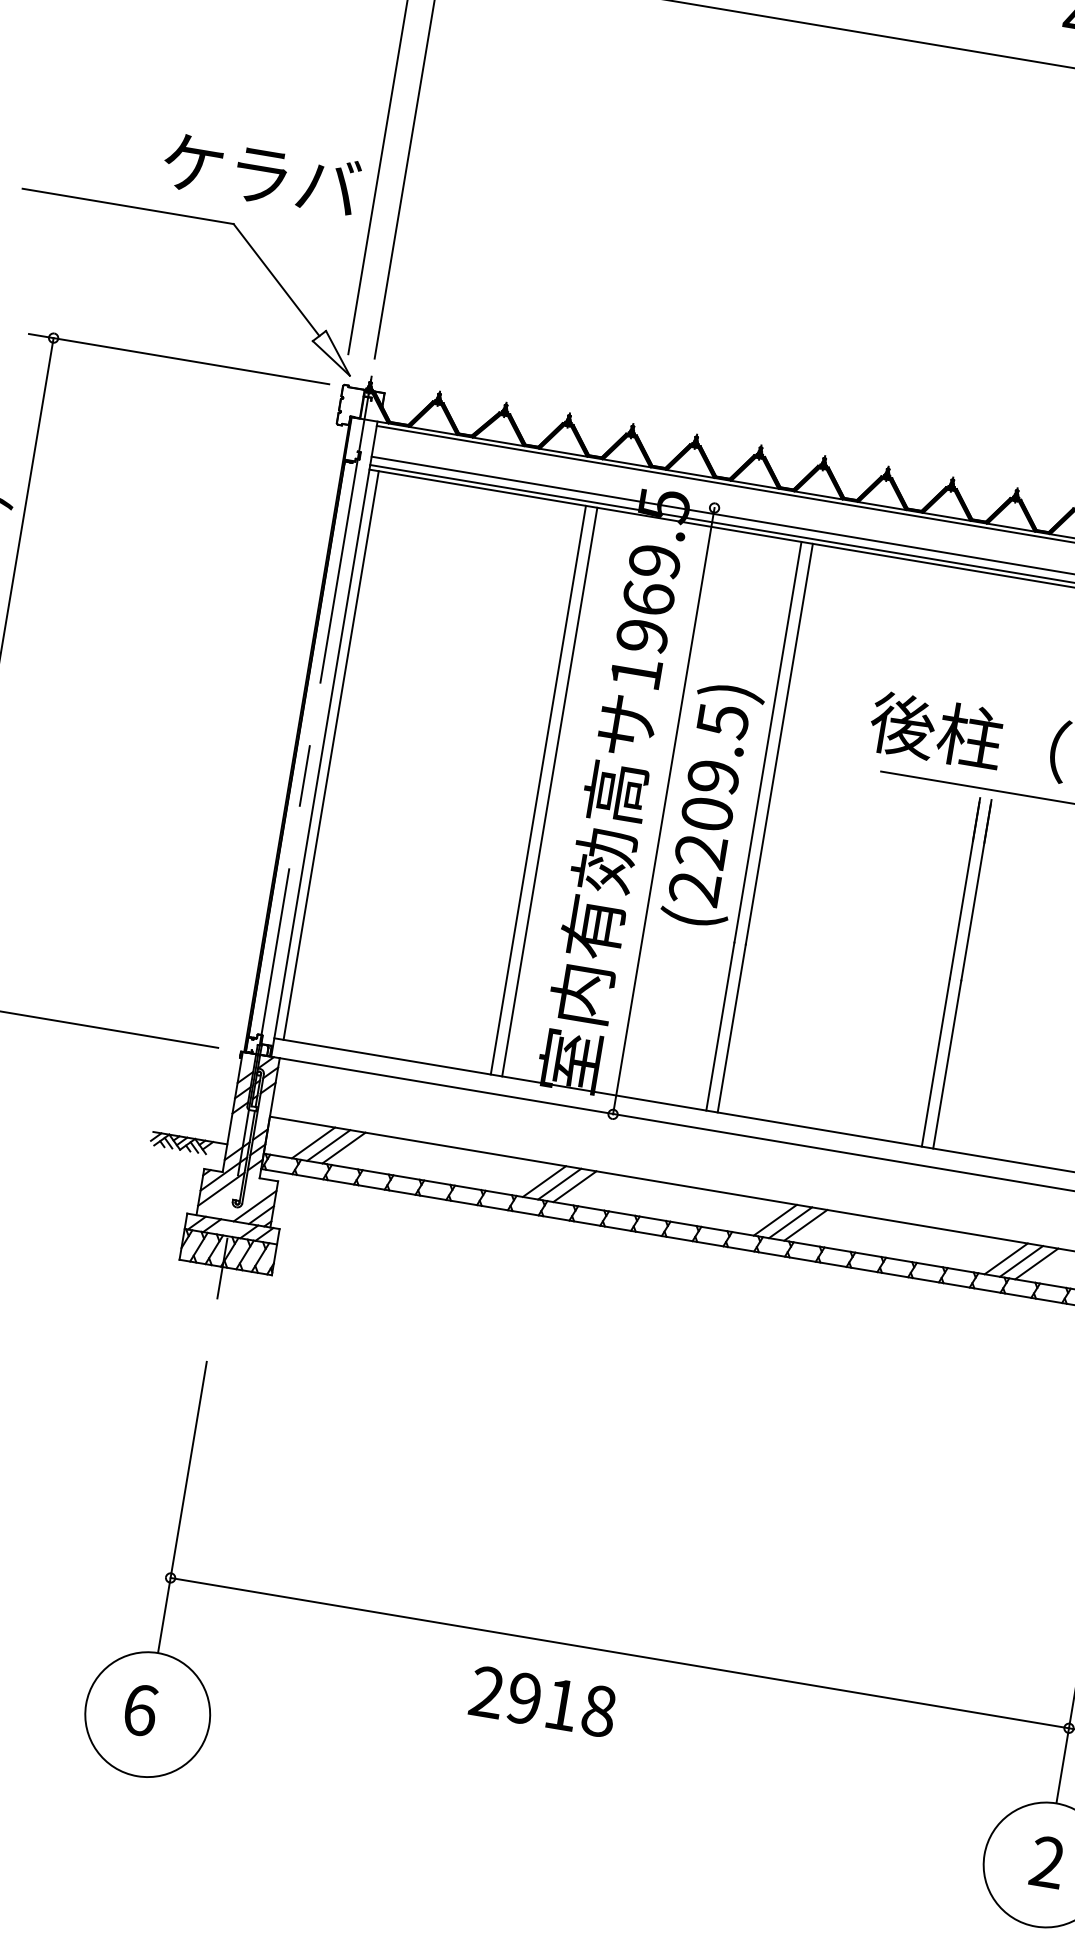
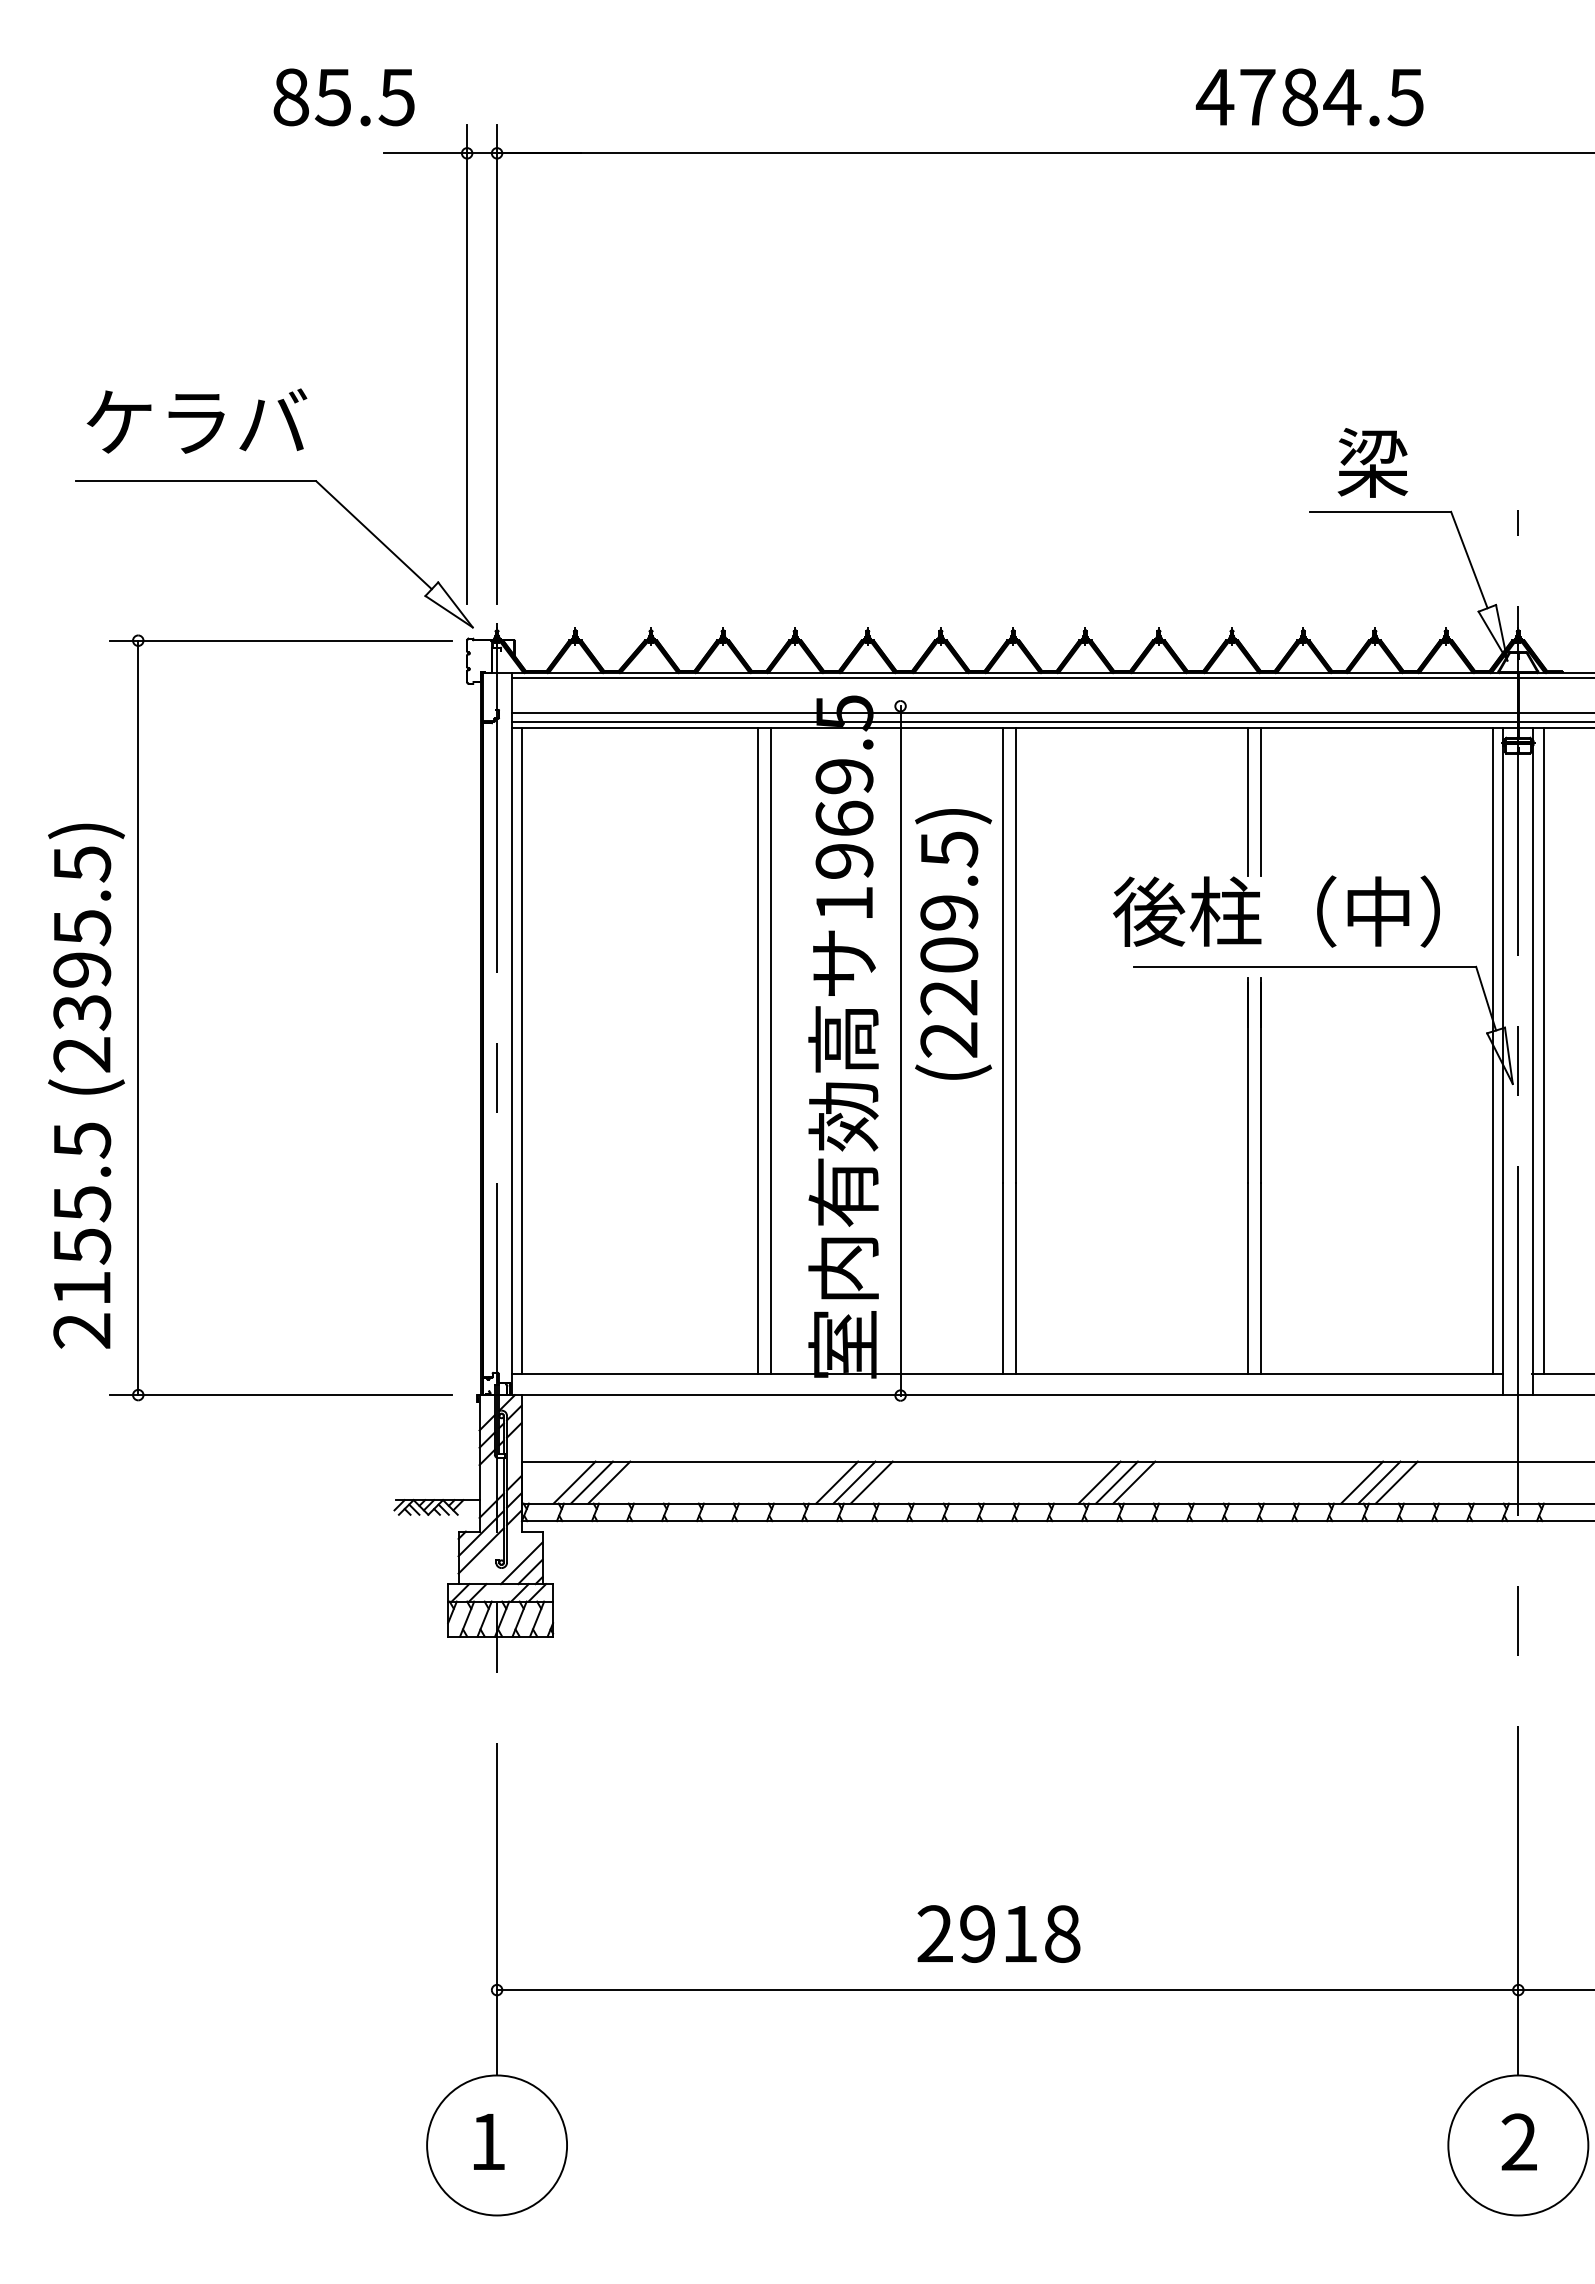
text: (261, 173) -> (196, 420), moved
line: (1005, 642) -> (1247, 801), added
line: (1017, 644) -> (1260, 801), added
text: (712, 805) -> (953, 944), moved
text: (542, 1701) -> (998, 1933), moved
text: (140, 1709) -> (488, 2141), 6 -> 1

